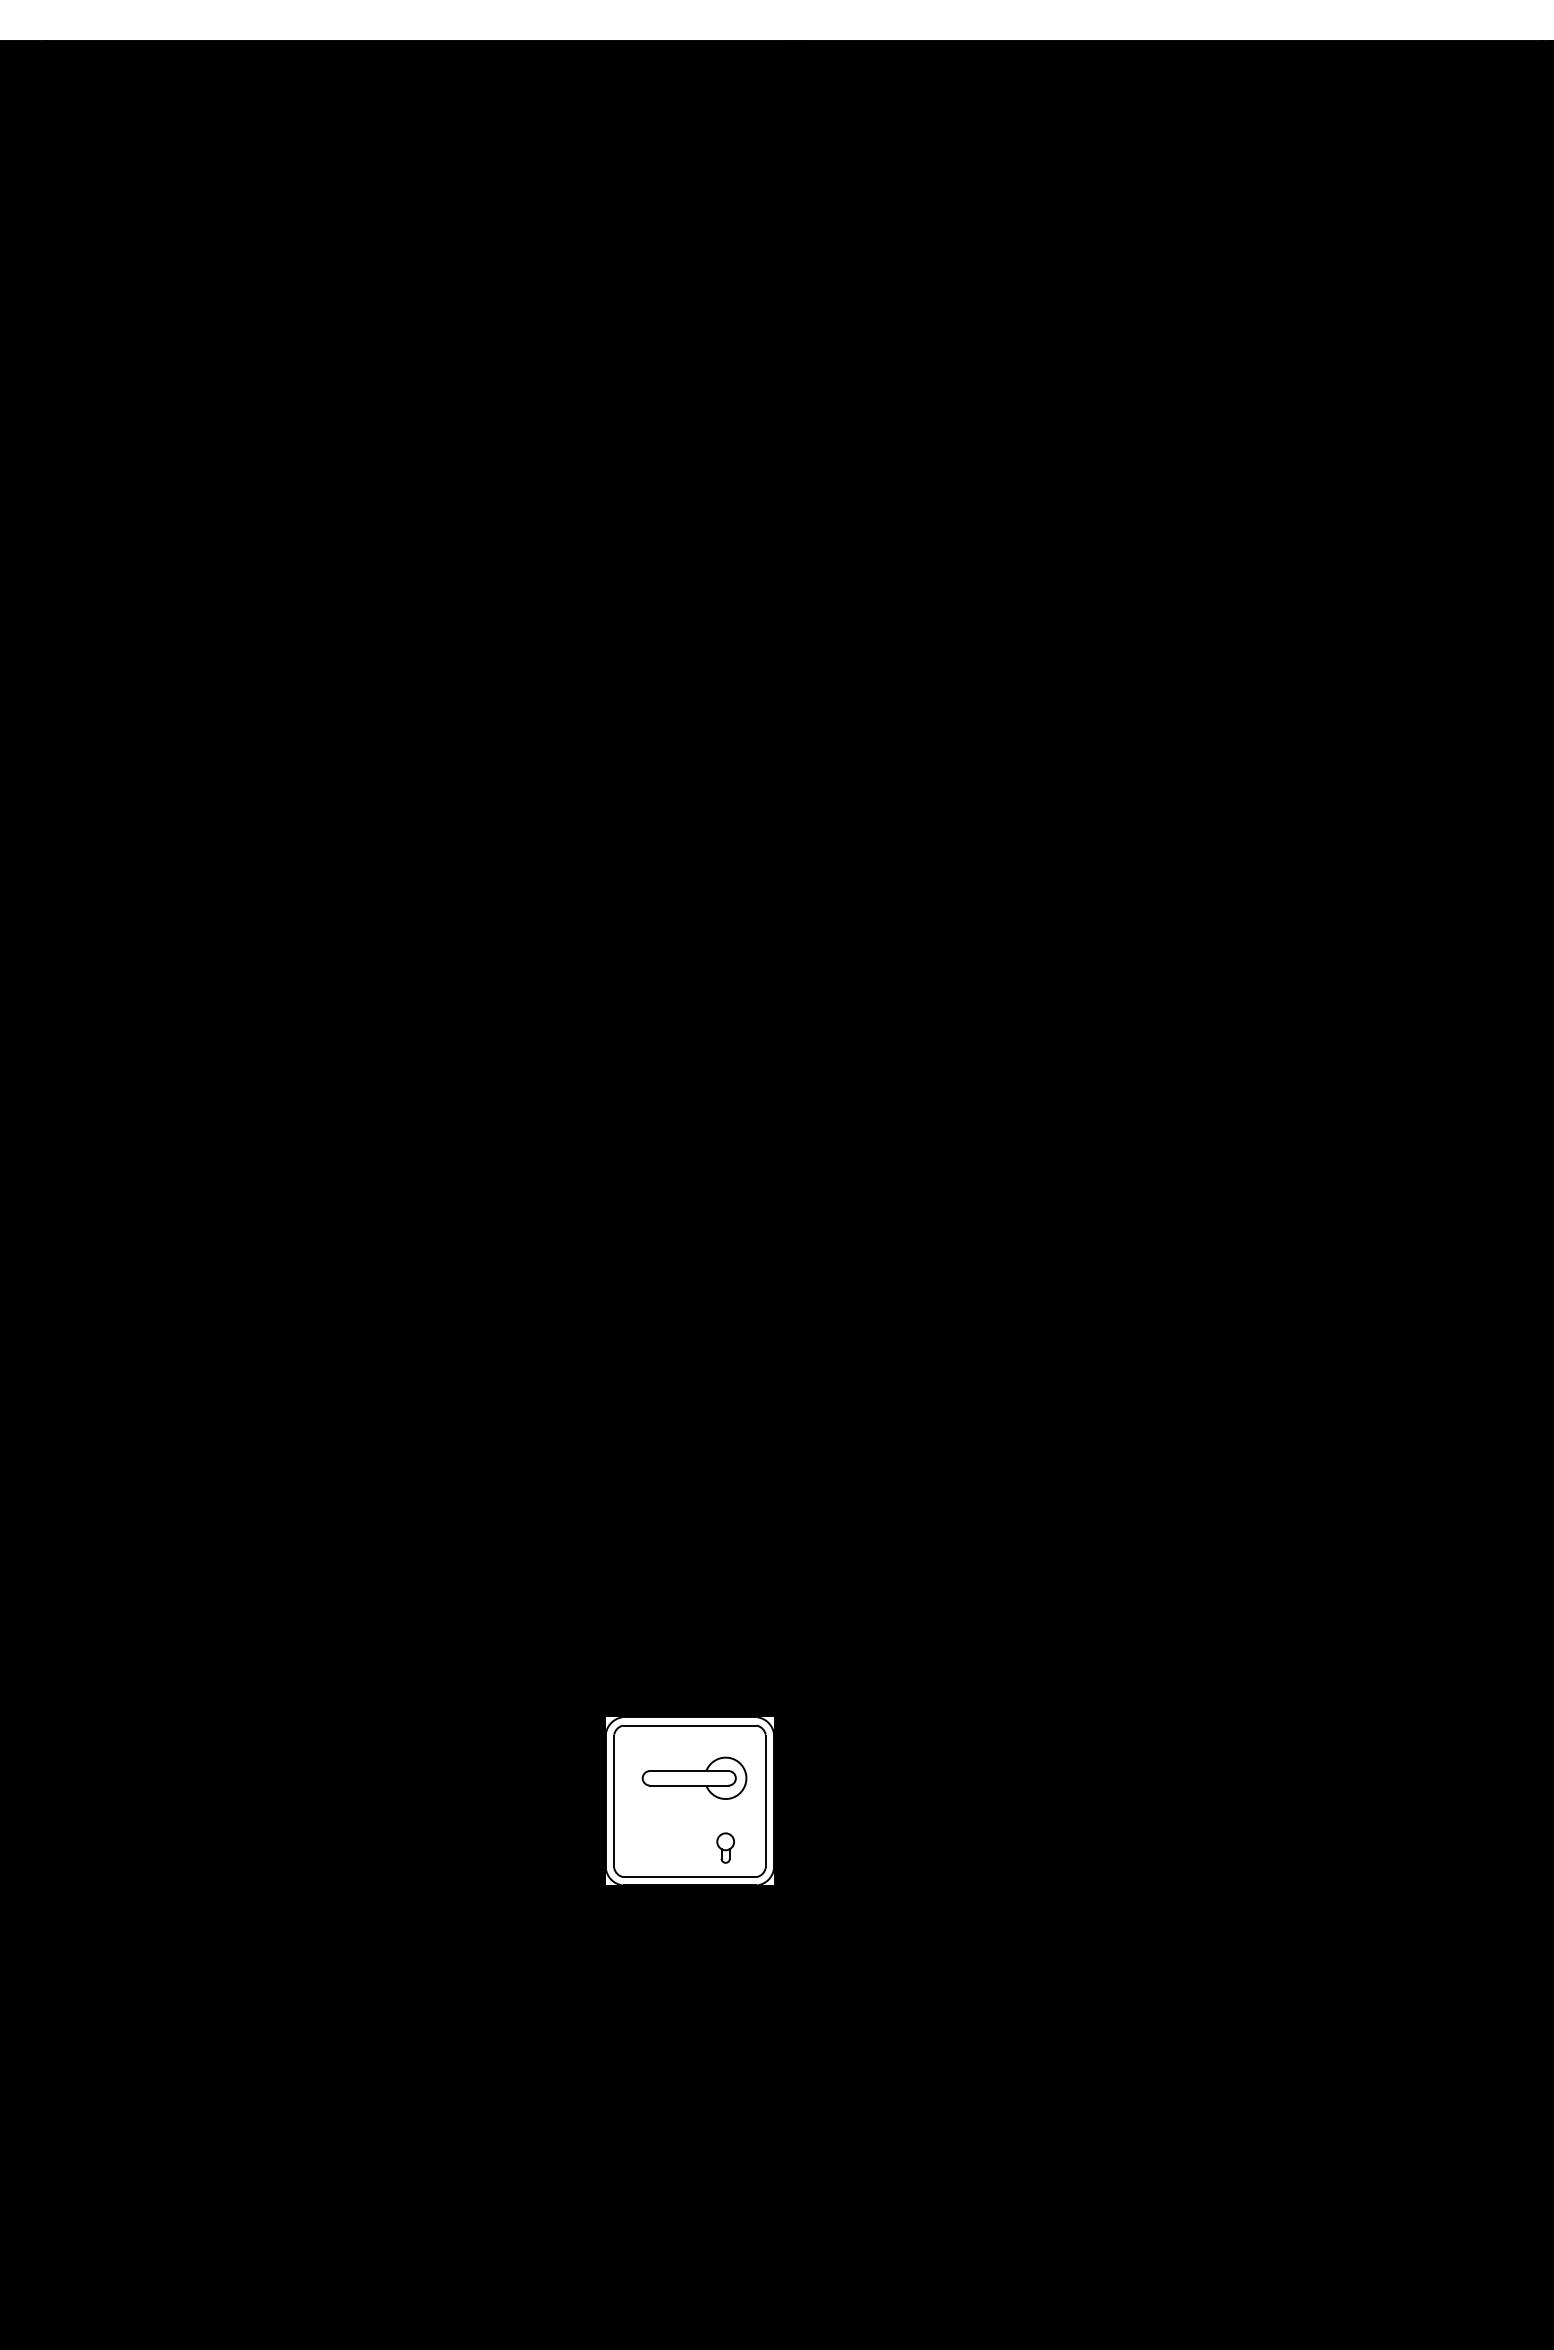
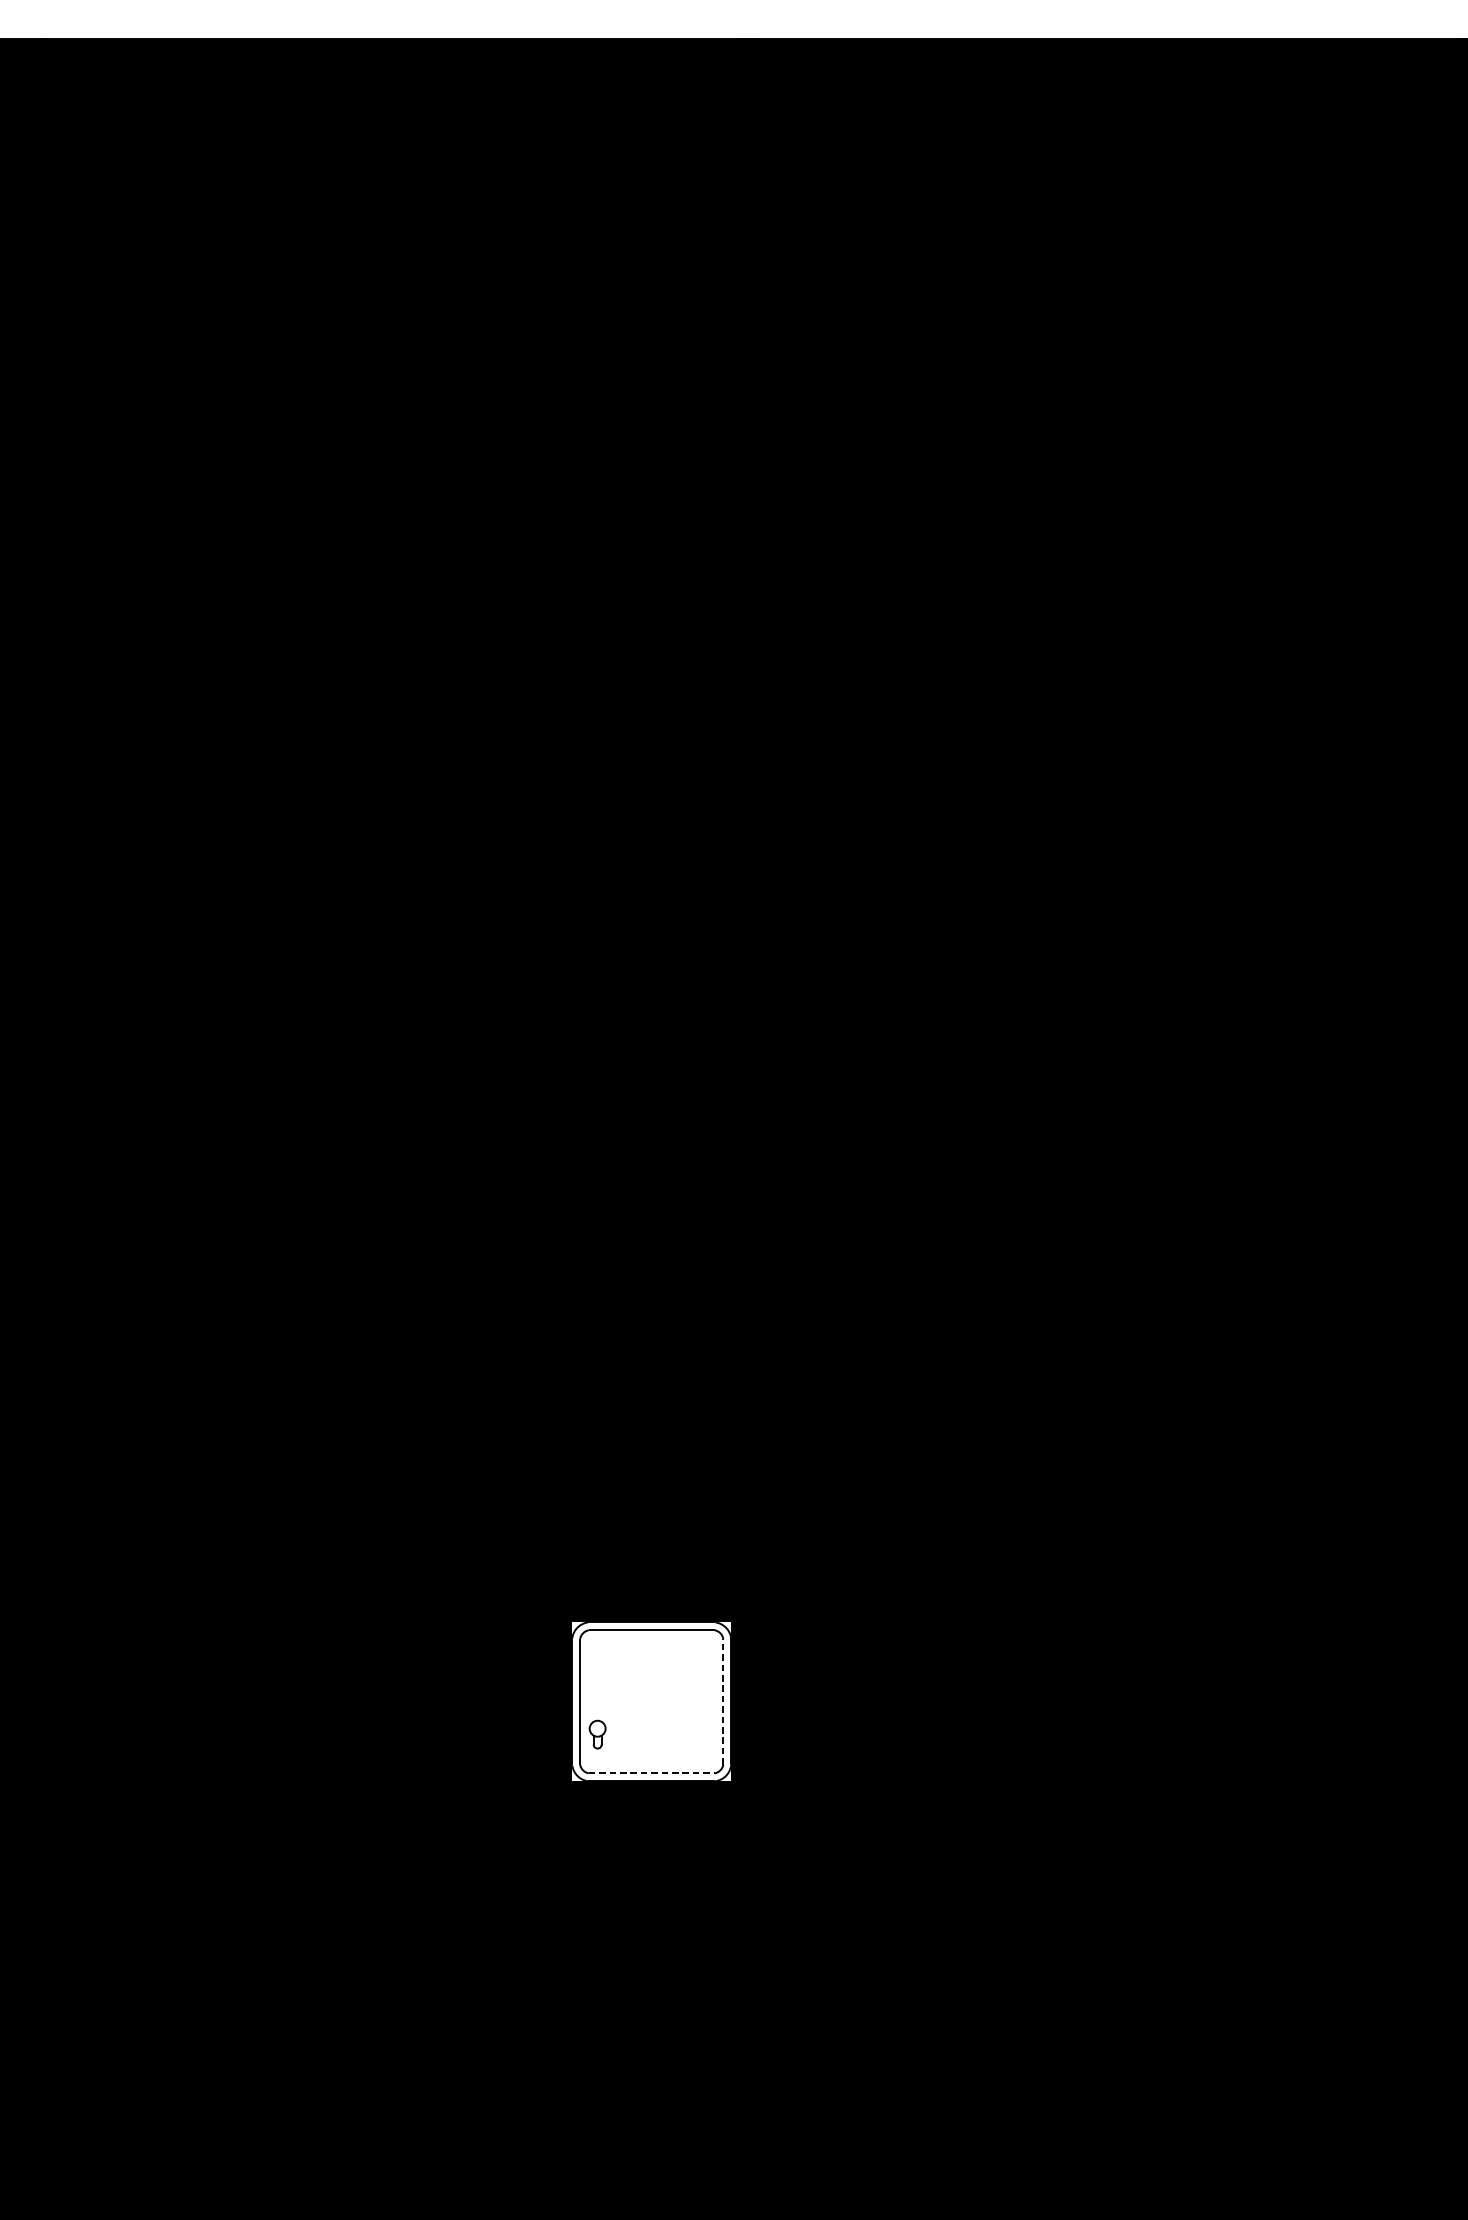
part: (694, 1777) -> (656, 1679), removed
line: (765, 1801) -> (723, 1701), solid -> dashed
part: (725, 1847) -> (597, 1734), moved
line: (689, 1877) -> (651, 1773), solid -> dashed

